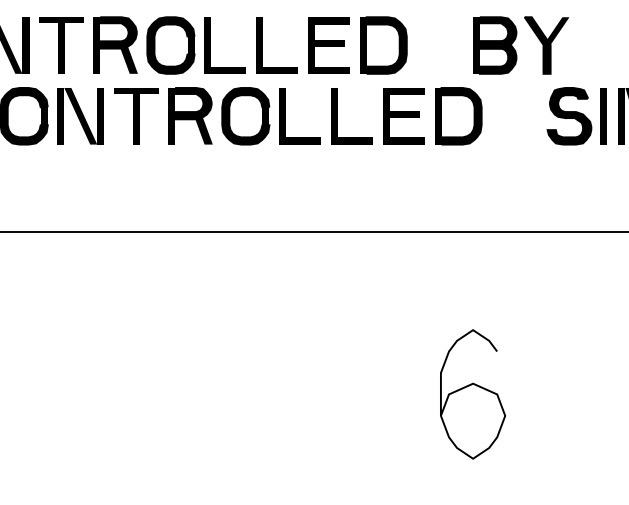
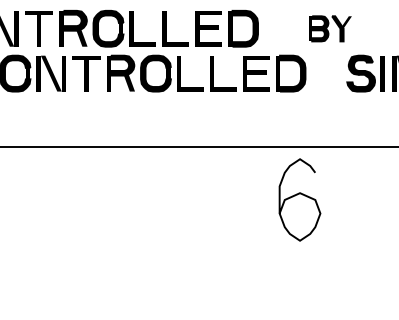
part: (521, 45) -> (330, 28), size x0.7
curve: (469, 387) -> (297, 195), moved

